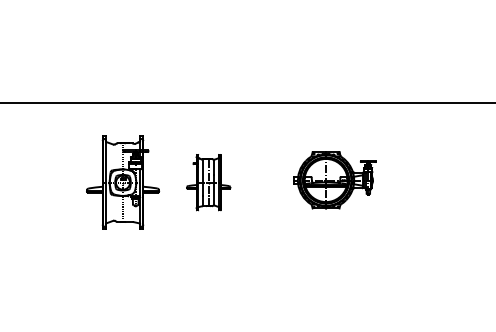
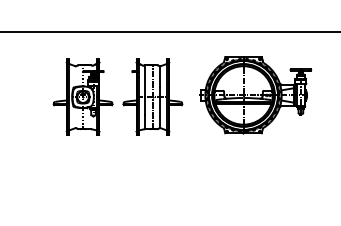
part: (334, 180) -> (255, 95), size x1.67
part: (208, 182) -> (152, 97), size x1.67

